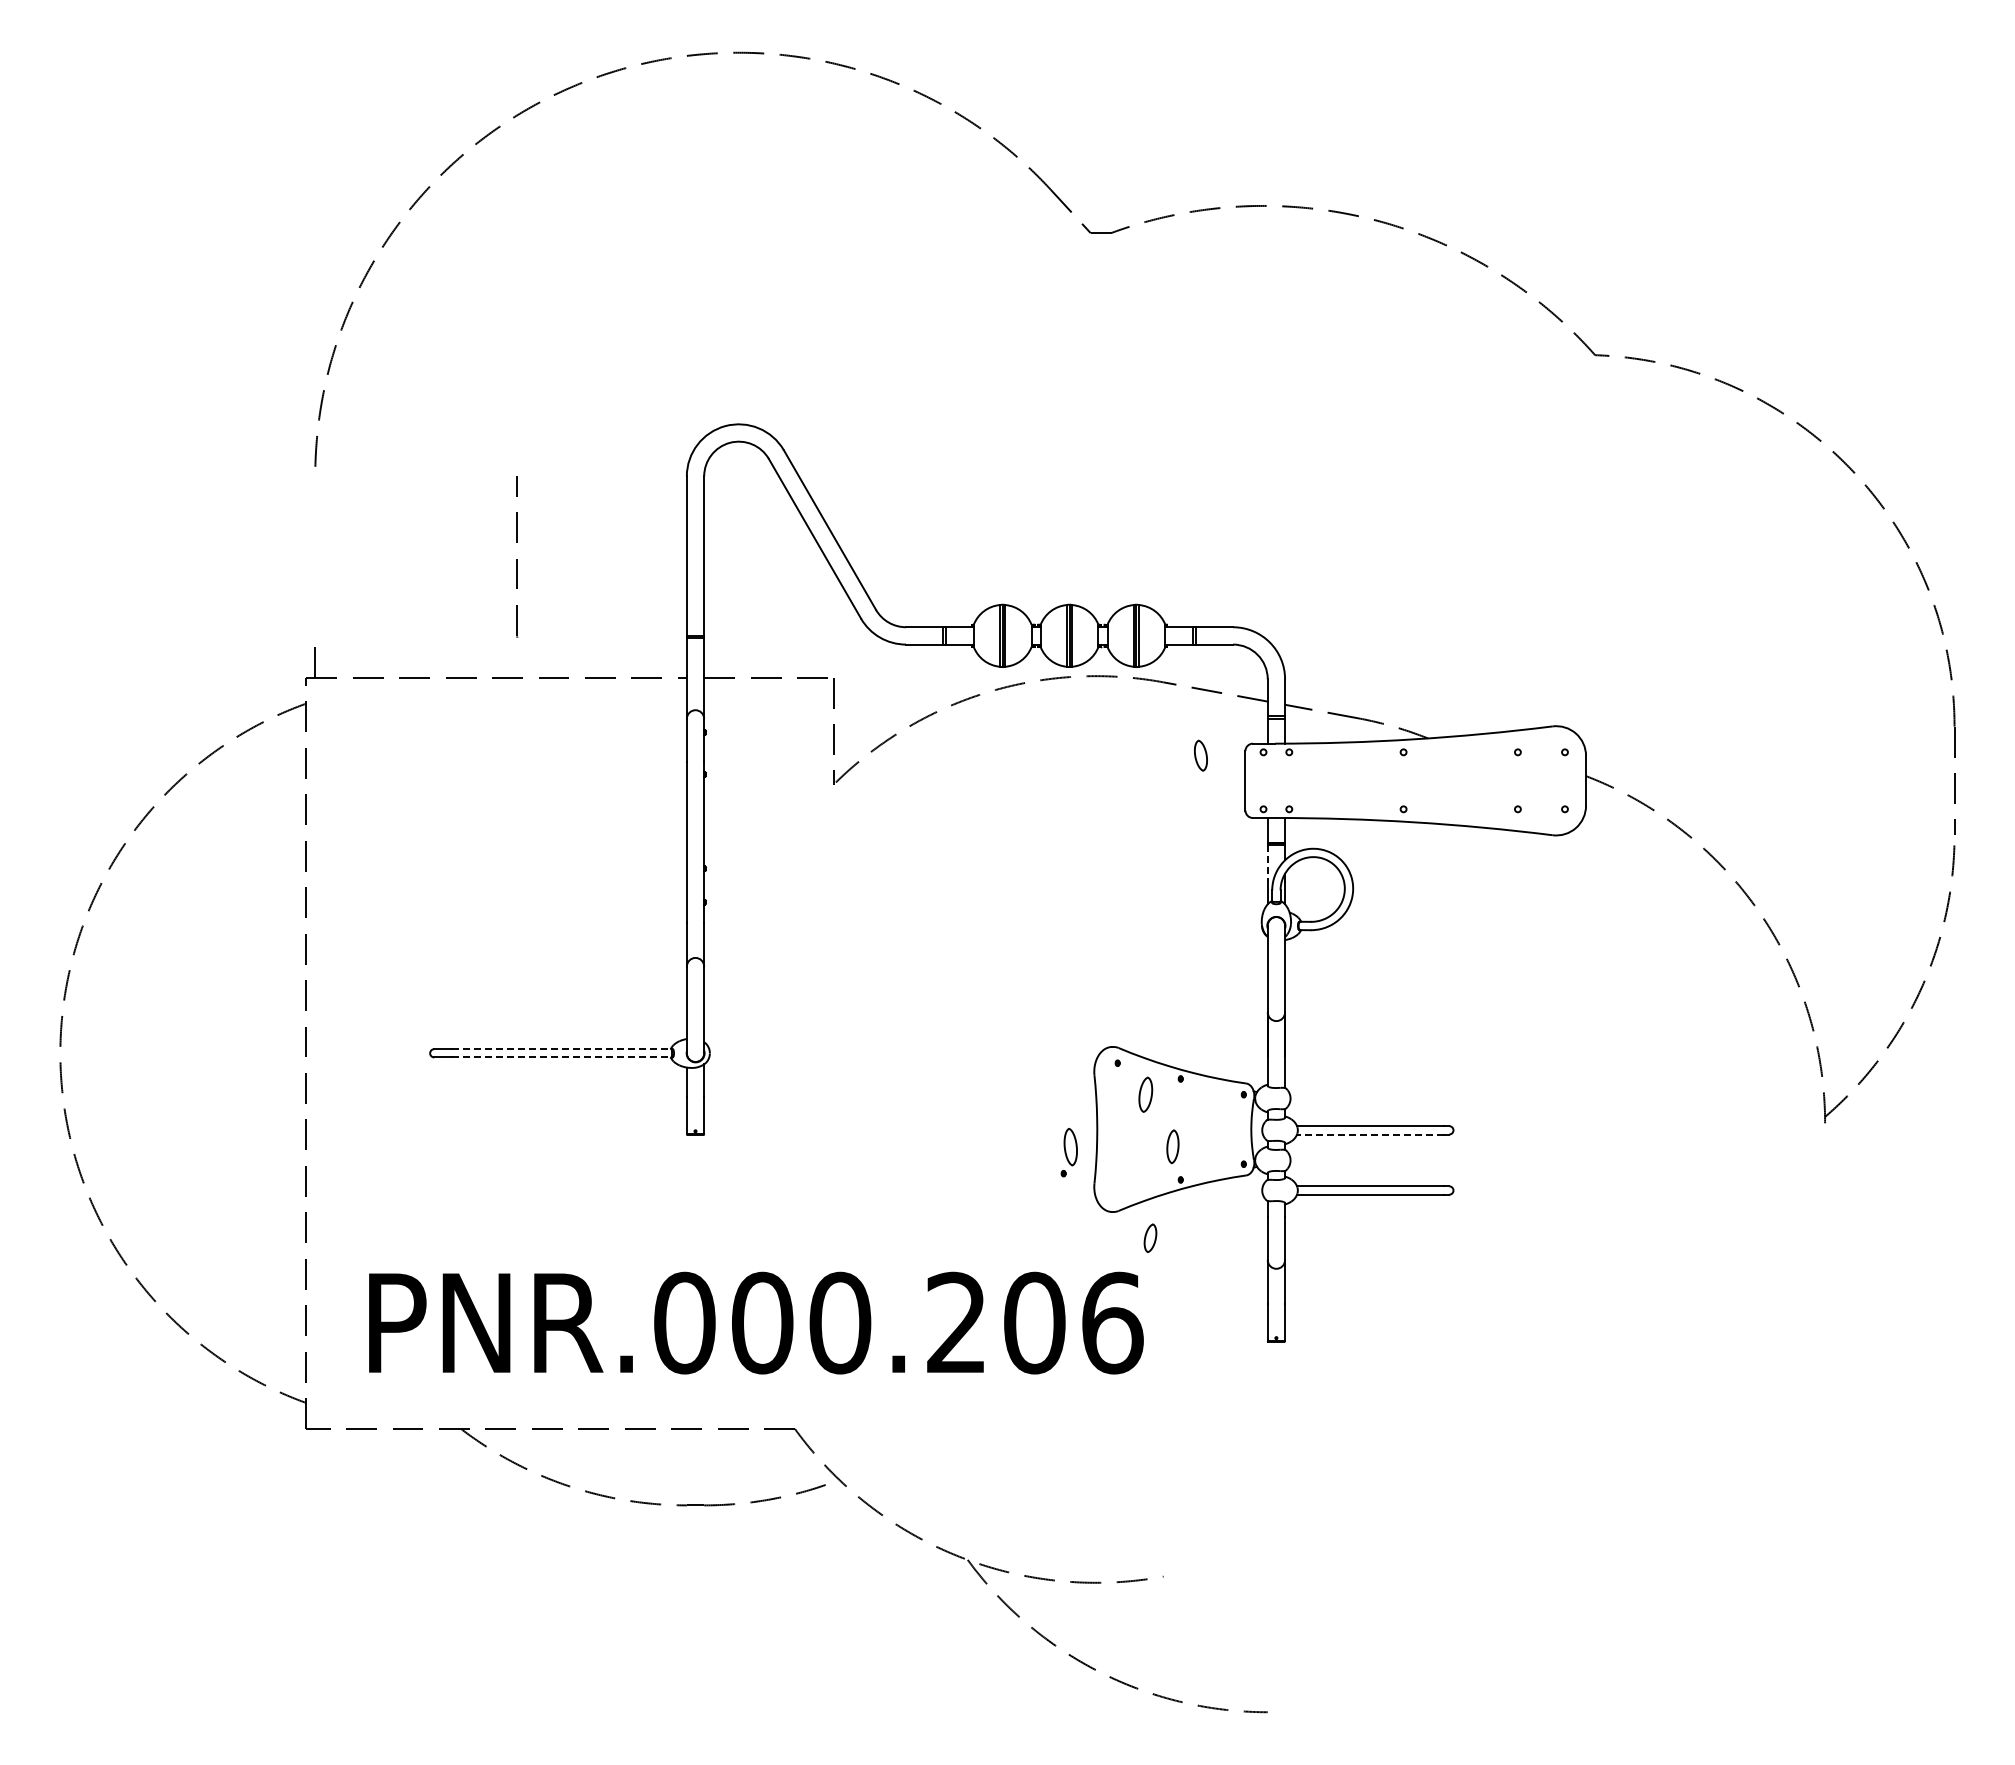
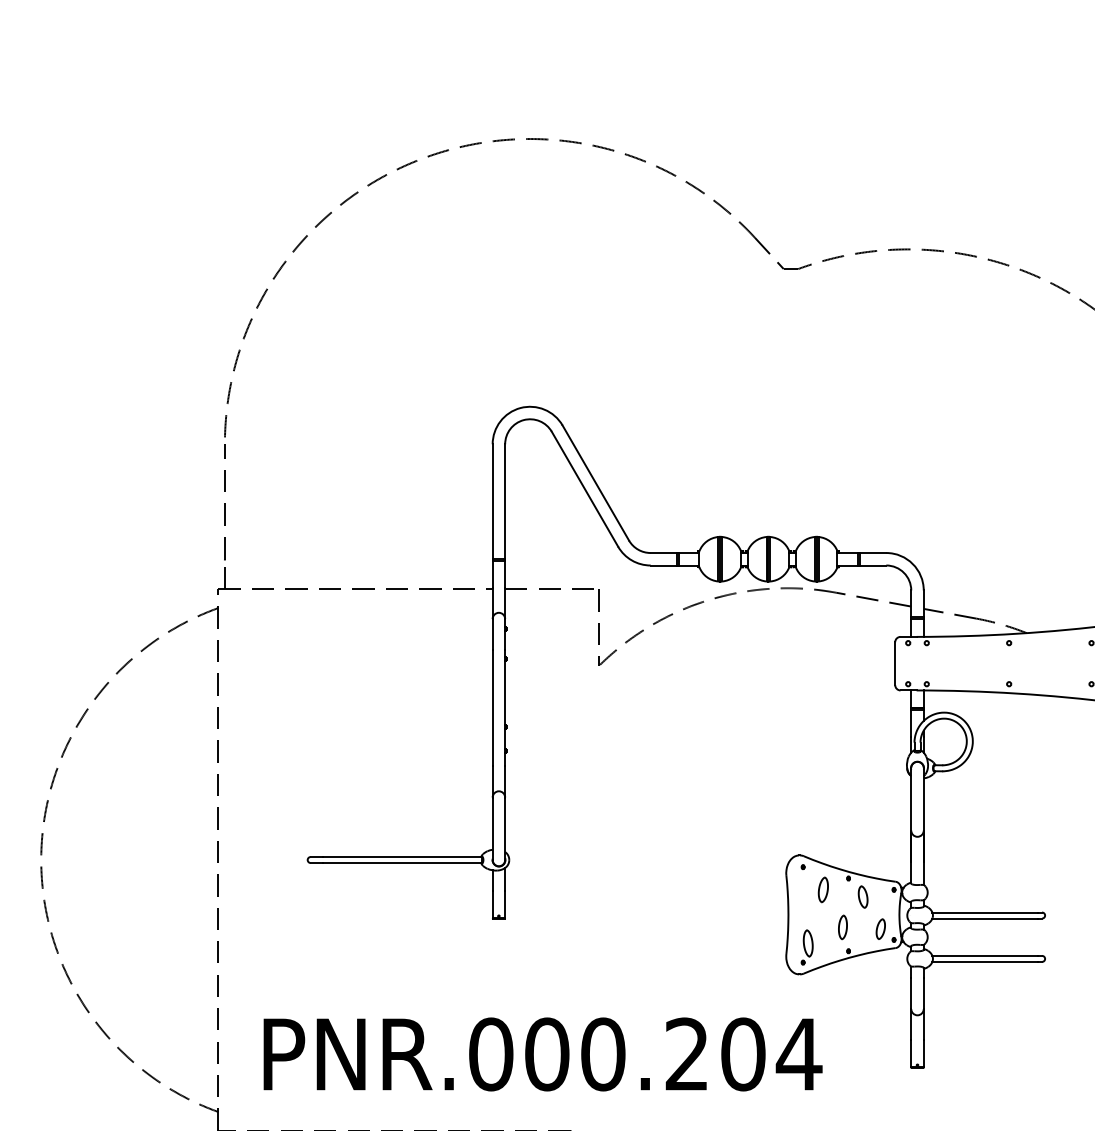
part: (517, 556) -> (225, 502), moved
part: (1200, 755) -> (862, 896), moved
line: (1267, 863) -> (911, 723), dashed -> solid
line: (561, 1049) -> (402, 857), dashed -> solid
line: (561, 1057) -> (402, 863), dashed -> solid
line: (1370, 1134) -> (985, 918), dashed -> solid
part: (1068, 1152) -> (806, 947), moved
part: (1150, 1237) -> (880, 928), moved
text: (1111, 1322) -> (798, 1054), PNR.000.206 -> PNR.000.204

